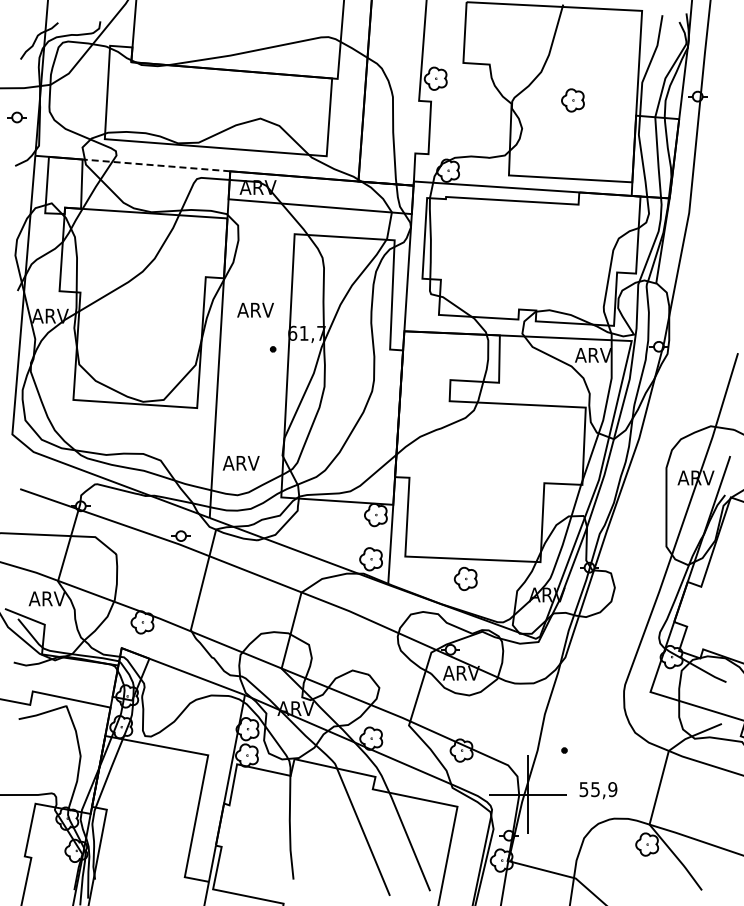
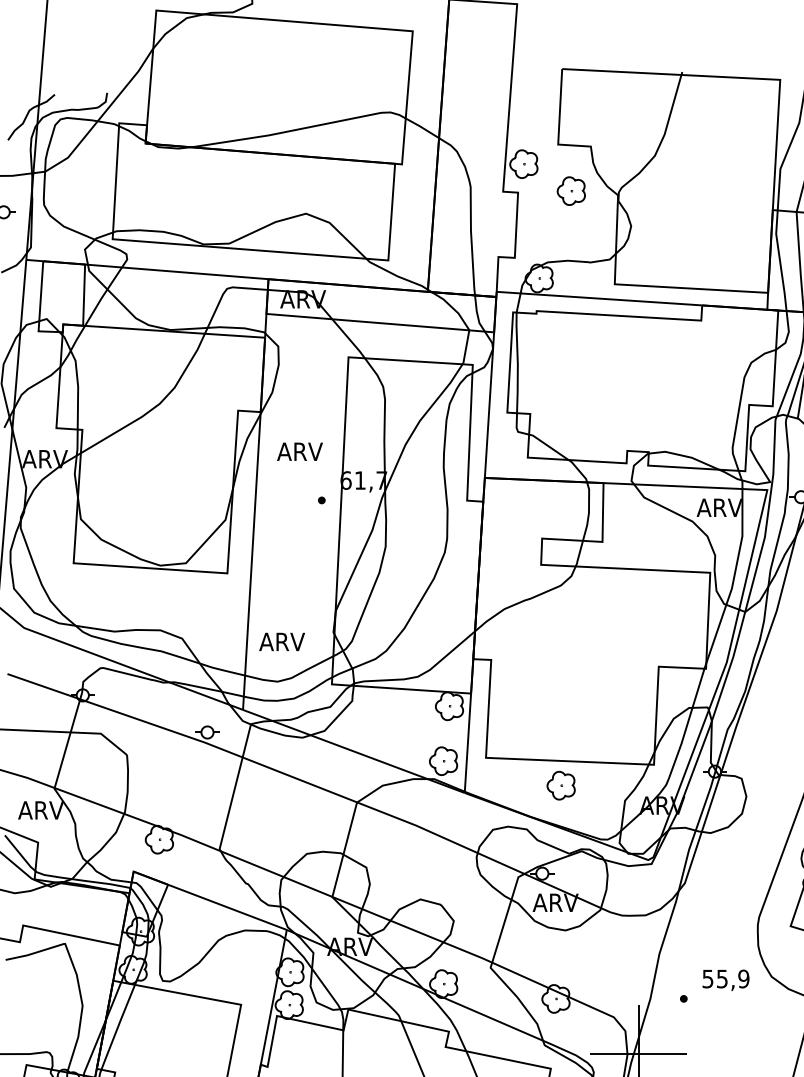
part: (572, 100) -> (570, 191), moved
line: (155, 165) -> (175, 271), dashed -> solid
text: (598, 790) -> (726, 980), moved

